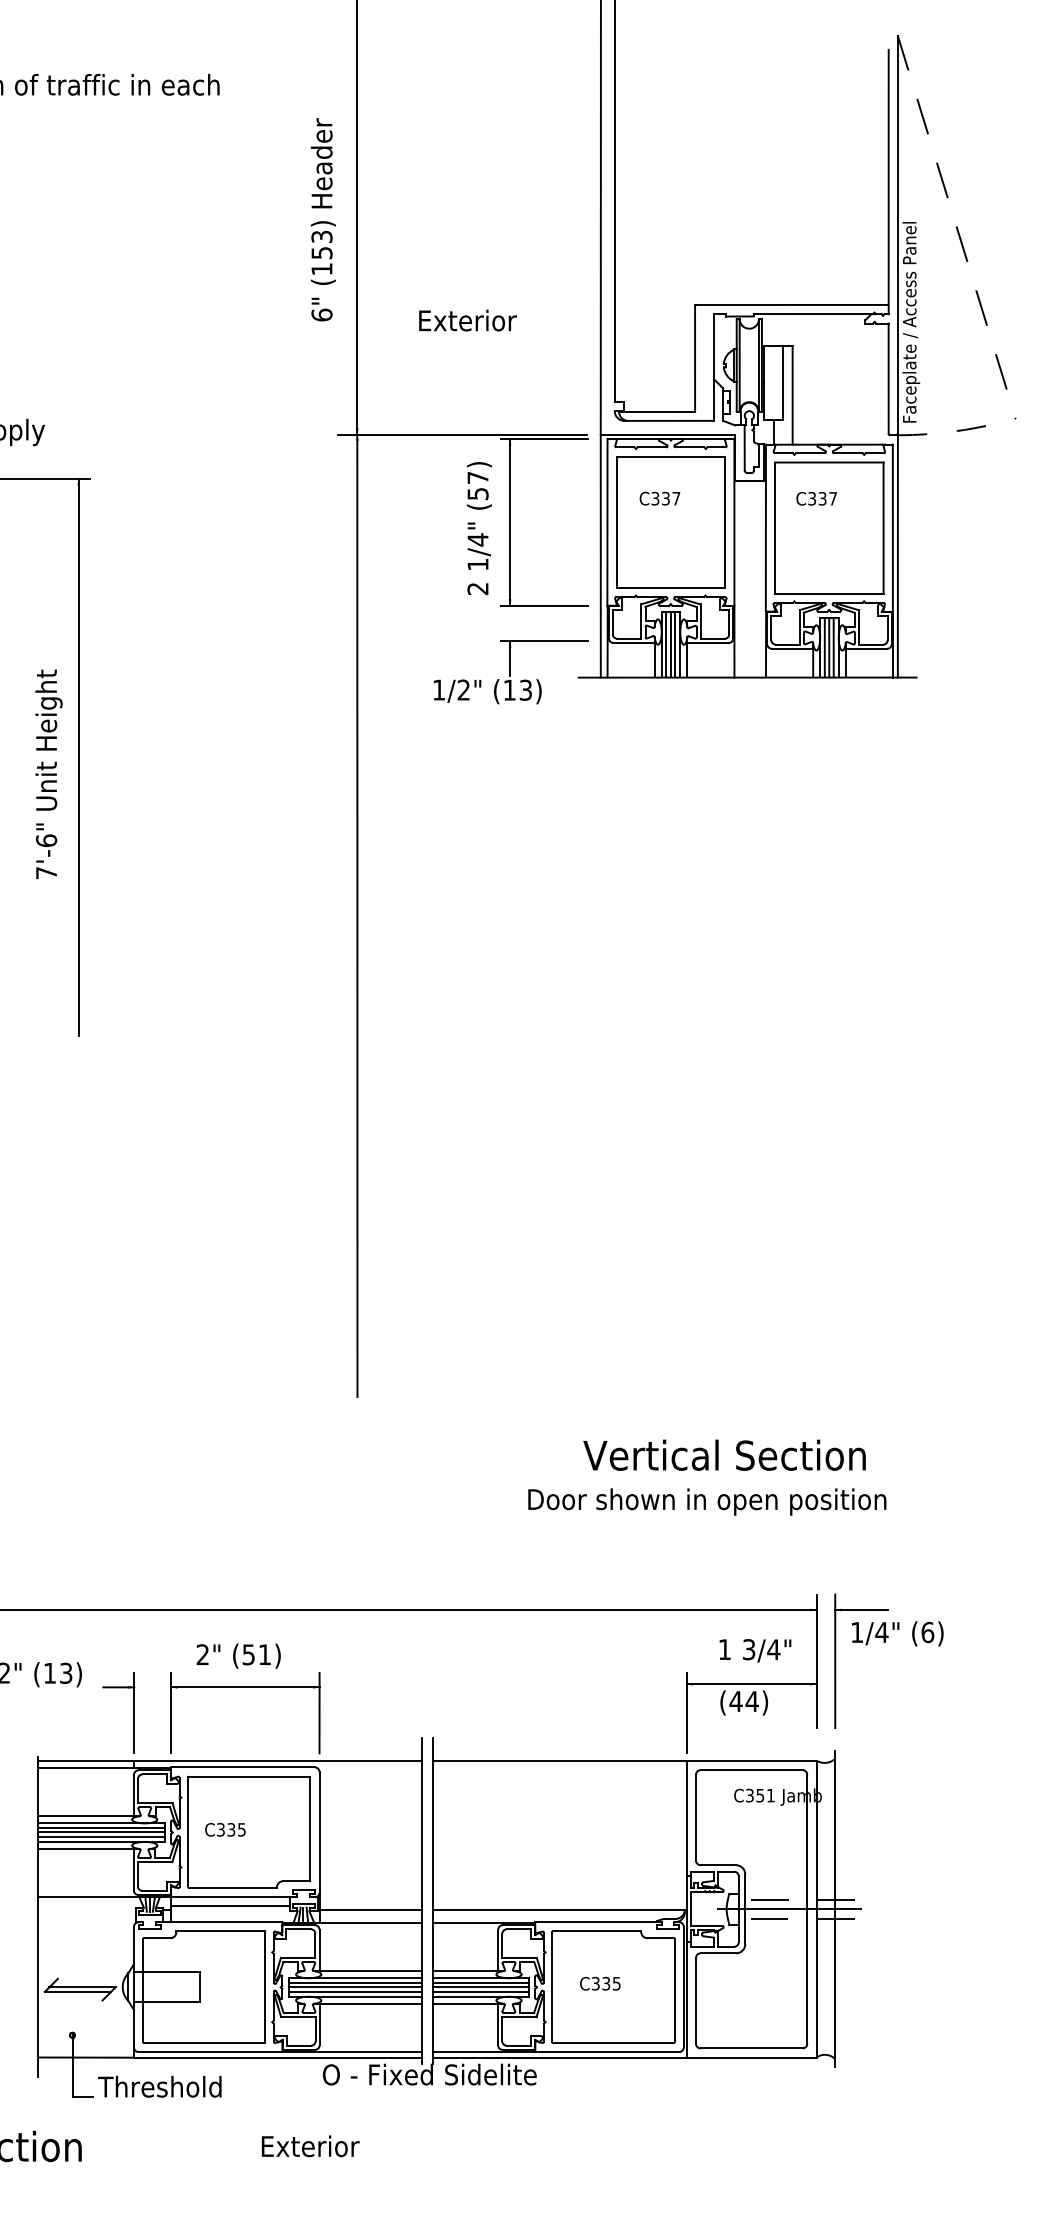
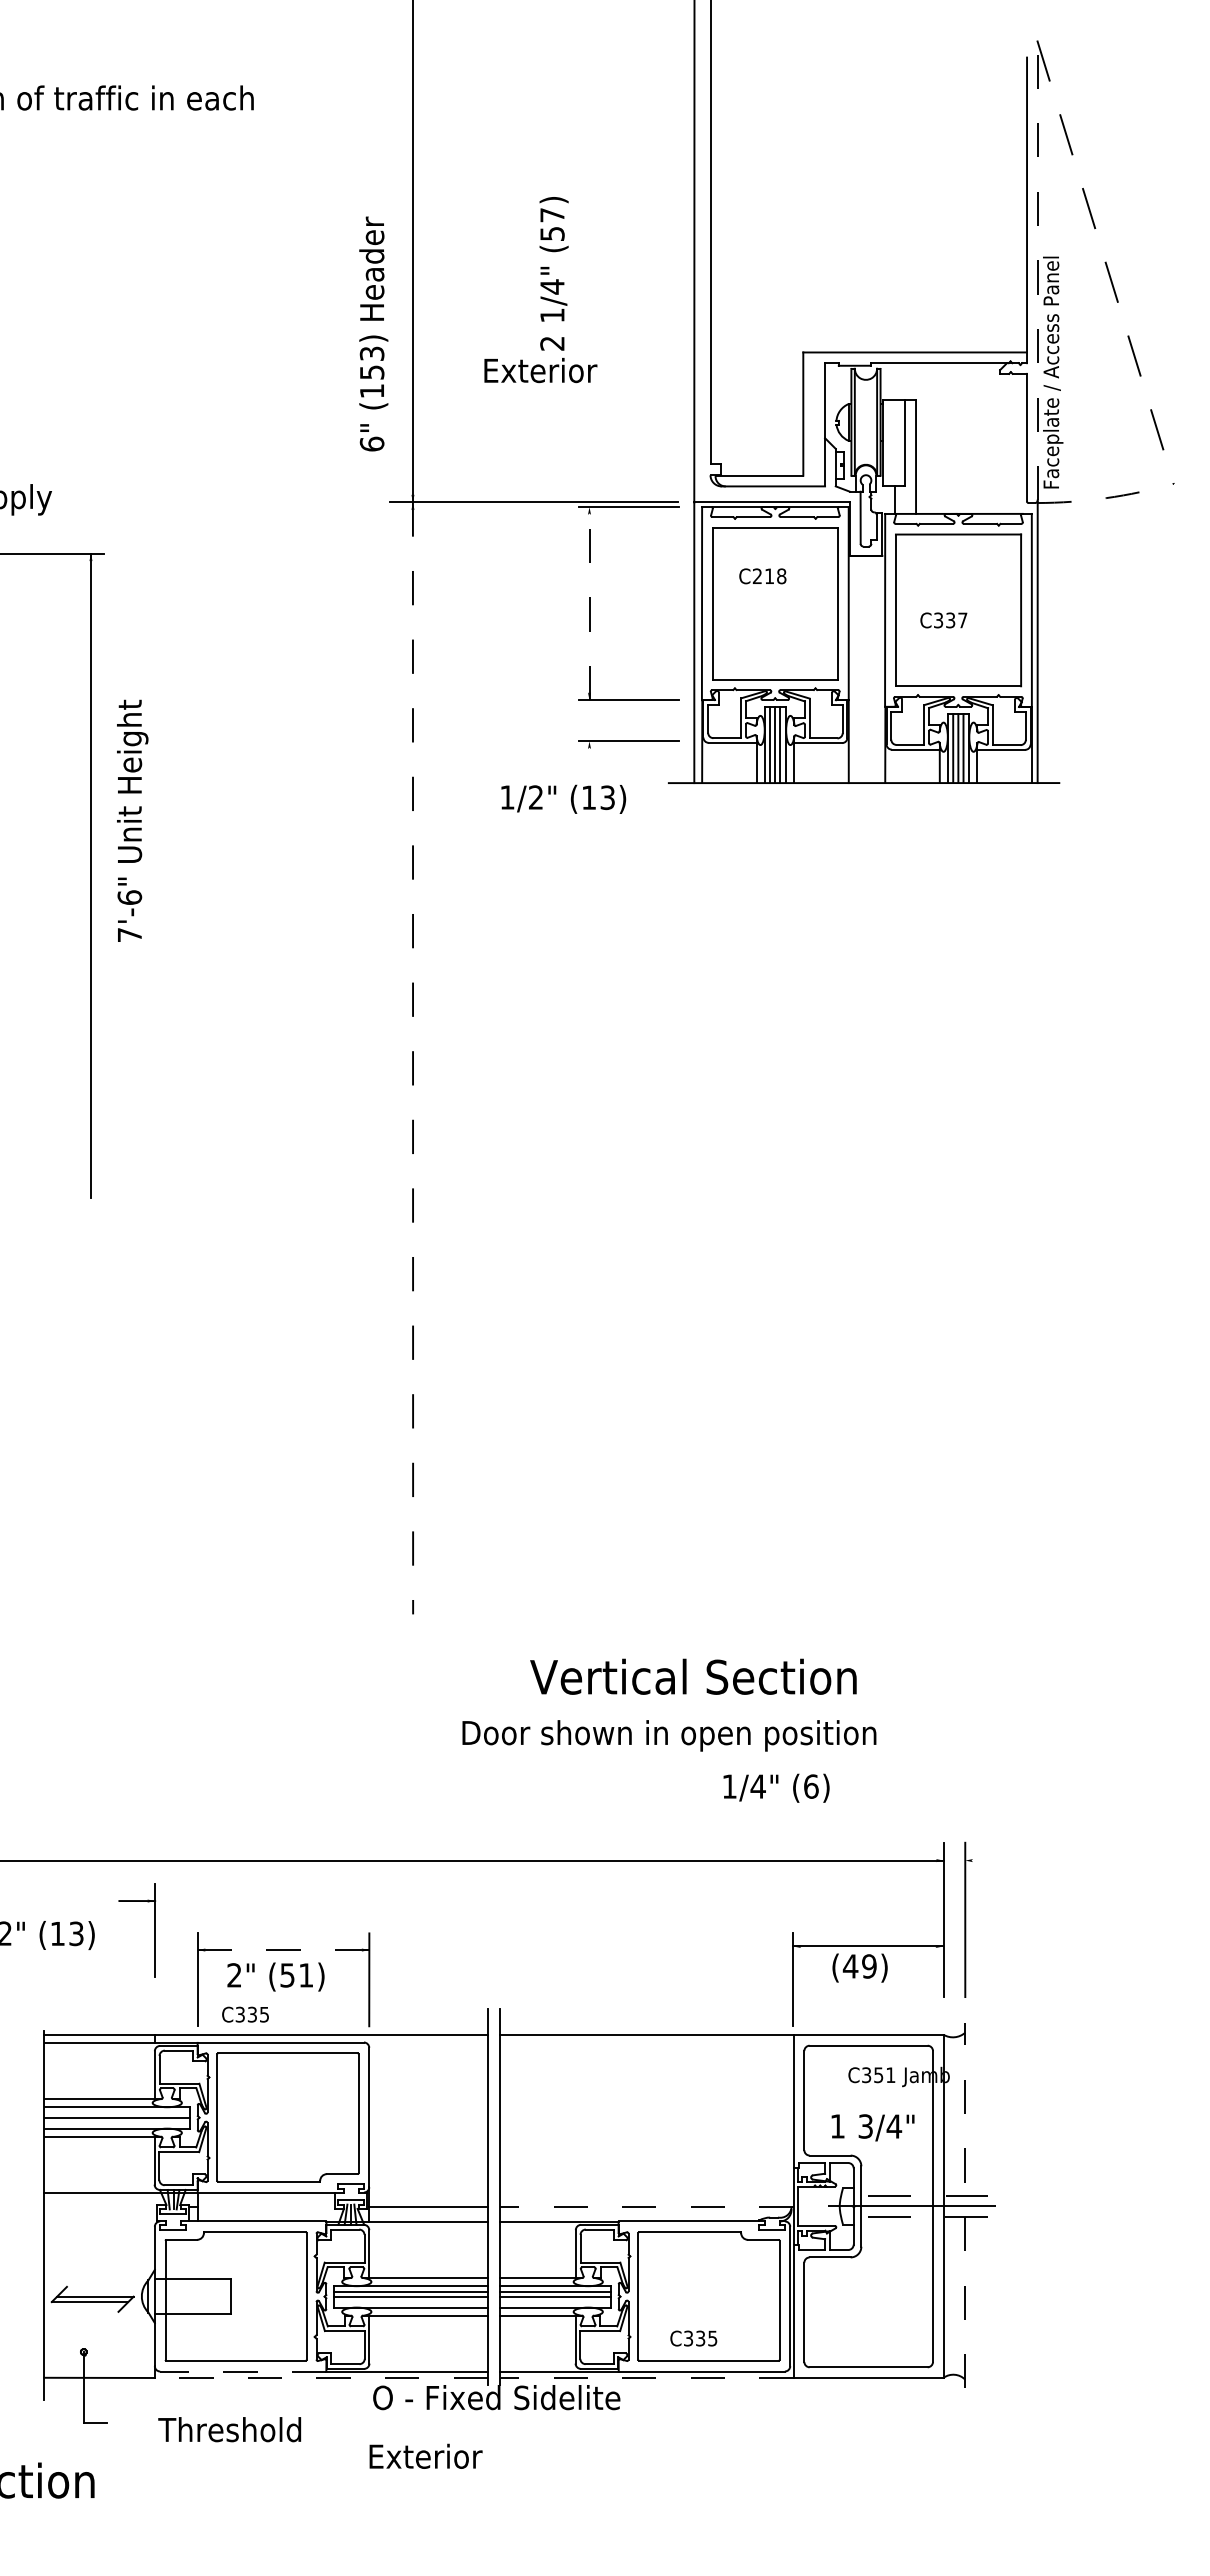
text: (323, 219) -> (373, 333), moved
line: (897, 234) -> (1037, 270), solid -> dashed
text: (665, 498) -> (769, 576), C337 -> C218
text: (816, 498) -> (943, 620), moved
line: (510, 522) -> (589, 603), solid -> dashed
text: (478, 528) -> (553, 273), moved
line: (510, 658) -> (589, 760), removed
text: (48, 774) -> (132, 820), moved
line: (357, 915) -> (413, 1058), solid -> dashed
text: (724, 1454) -> (693, 1676), moved
text: (707, 1501) -> (669, 1735), moved
line: (861, 1609) -> (995, 1860), removed
text: (897, 1633) -> (776, 1787), moved
text: (754, 1650) -> (872, 2127), moved
text: (238, 1655) -> (275, 1976), moved
line: (245, 1687) -> (283, 1950), solid -> dashed
text: (752, 1701) -> (869, 1966), (44) -> (49)
part: (133, 1712) -> (154, 1930), moved
line: (101, 1827) -> (117, 2112), removed
text: (225, 1829) -> (245, 2014), moved
line: (101, 1836) -> (117, 2122), removed
line: (230, 1906) -> (266, 2203), removed
line: (835, 1908) -> (965, 2205), solid -> dashed
line: (559, 1909) -> (646, 2206), solid -> dashed
text: (600, 1983) -> (693, 2338), moved
line: (355, 1991) -> (410, 2301), removed
line: (480, 1991) -> (555, 2301), removed
line: (209, 2052) -> (242, 2371), solid -> dashed
line: (278, 2057) -> (321, 2377), solid -> dashed
line: (559, 2057) -> (646, 2377), solid -> dashed
text: (159, 2086) -> (229, 2429), moved
text: (310, 2145) -> (425, 2455), moved

